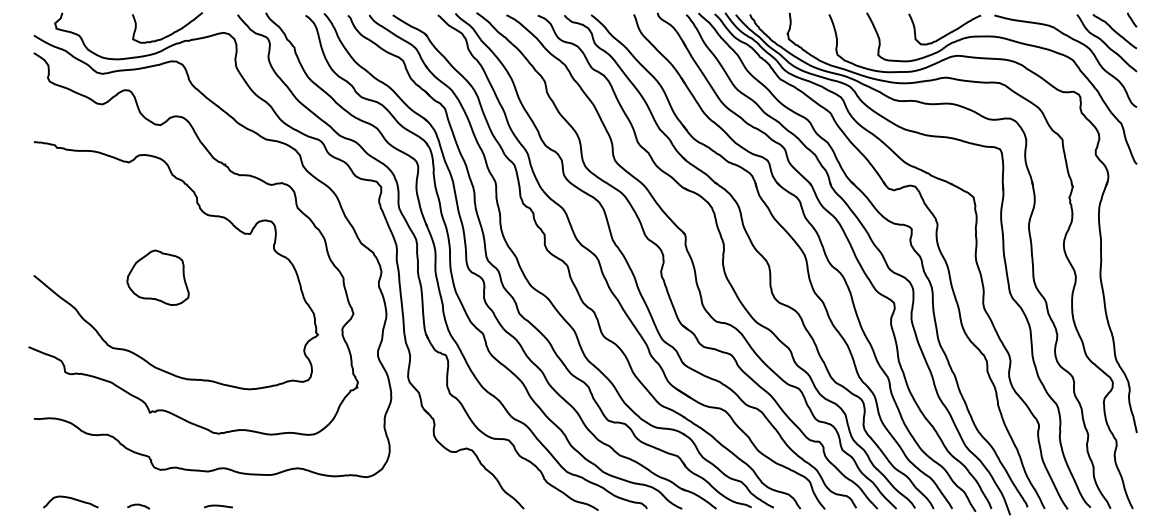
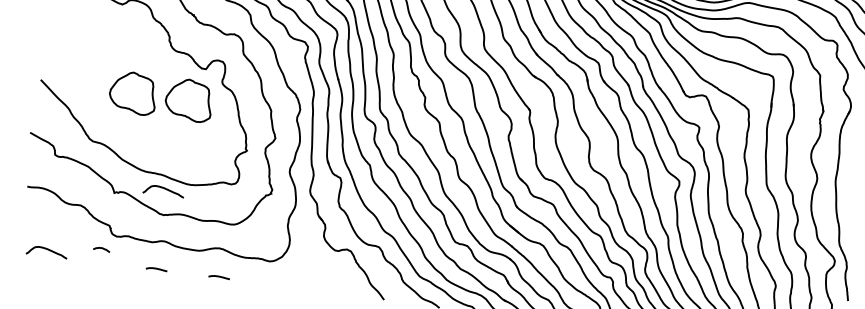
part: (232, 277) -> (188, 100), added
curve: (215, 399) -> (164, 189), added
curve: (138, 505) -> (101, 248), moved
curve: (302, 506) -> (219, 277), added

